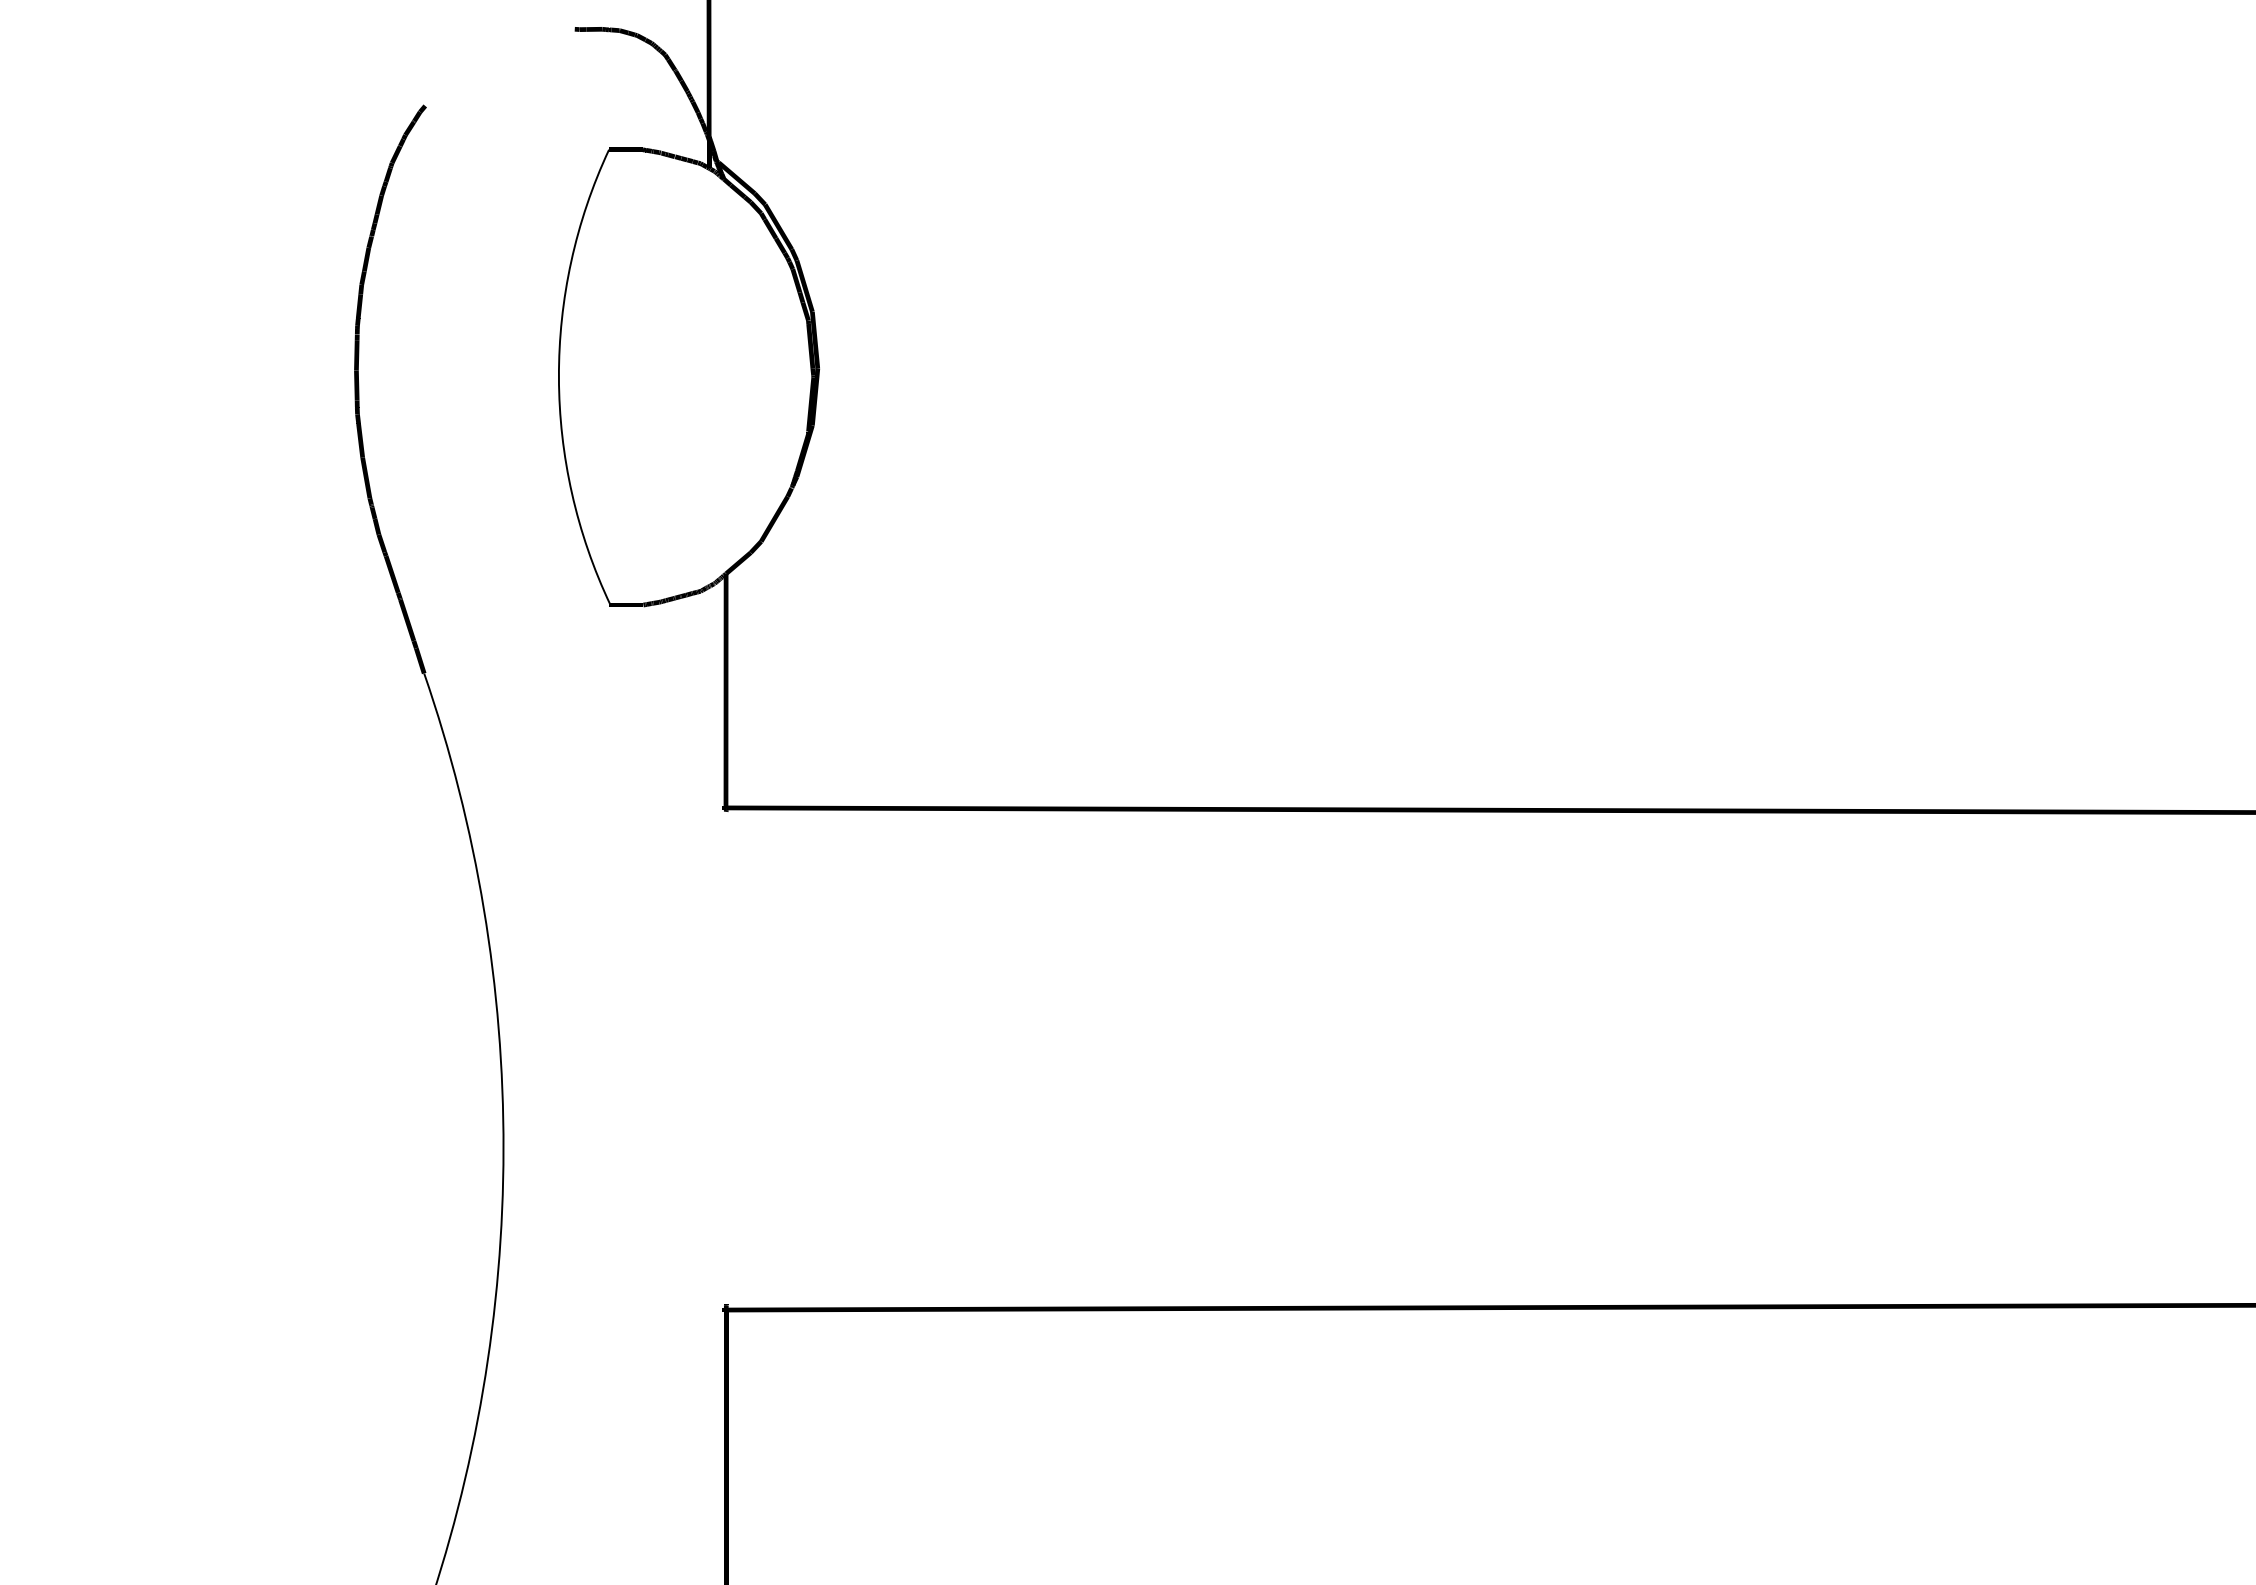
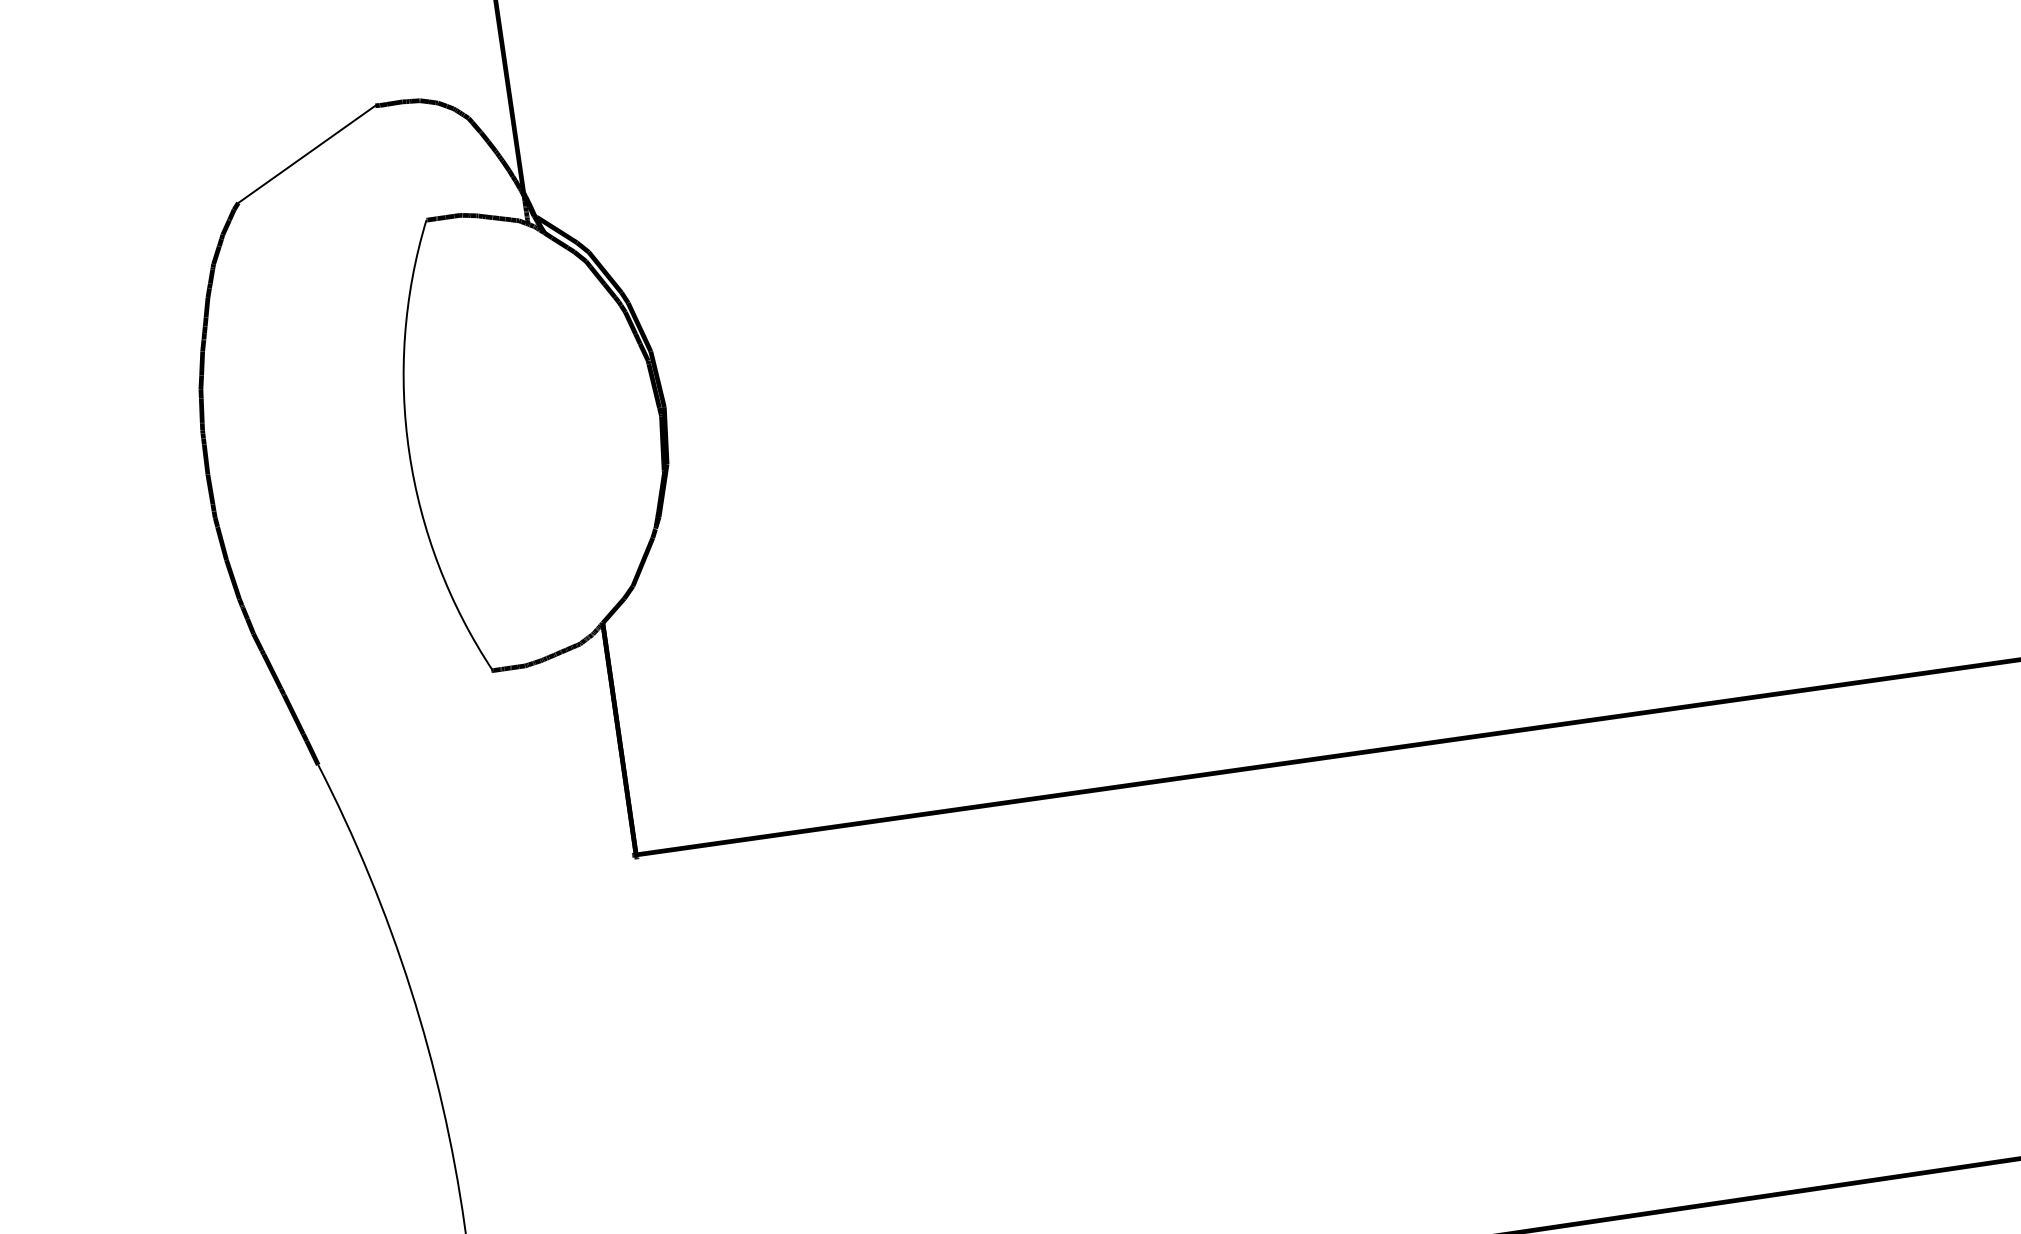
line: (499, 67) -> (306, 154), added

